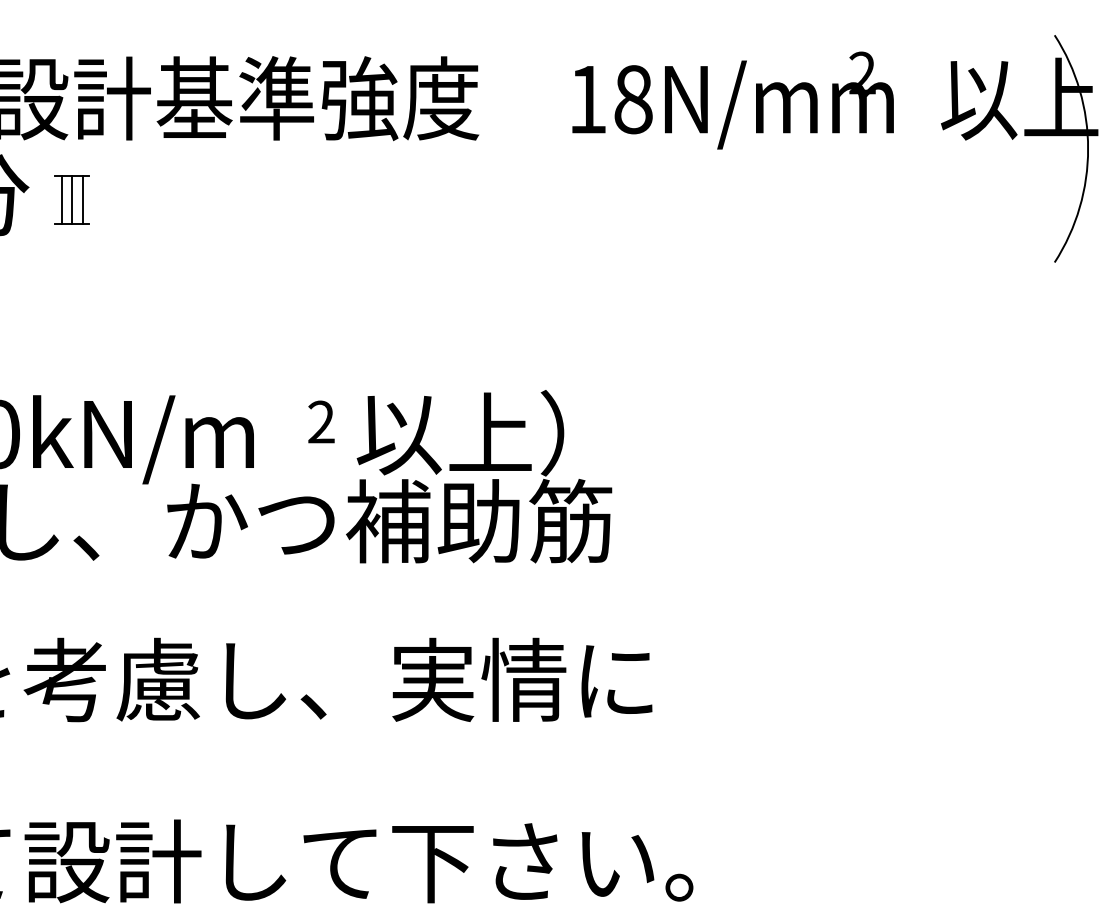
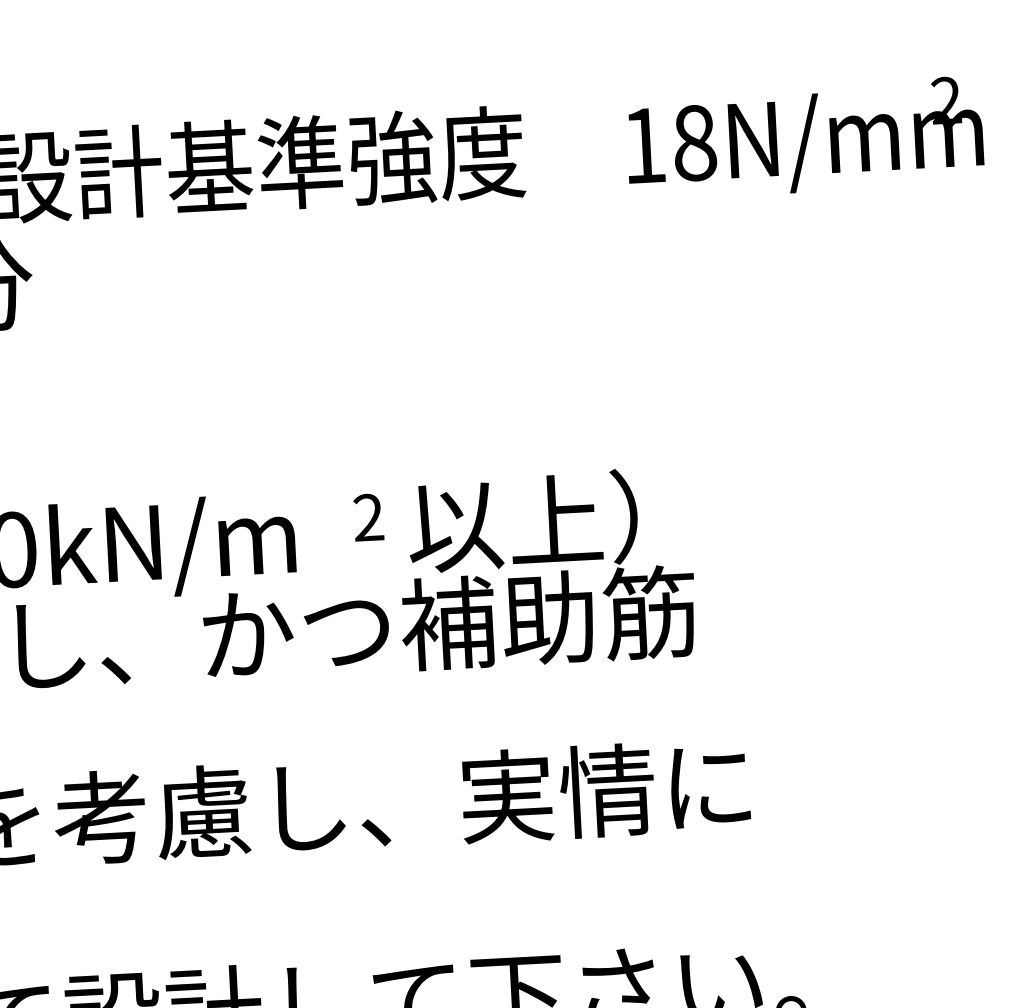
part: (71, 199) -> (79, 286), removed

